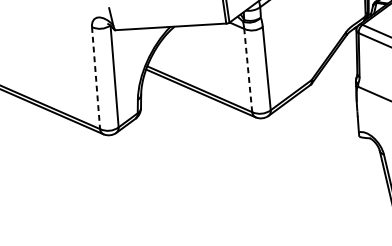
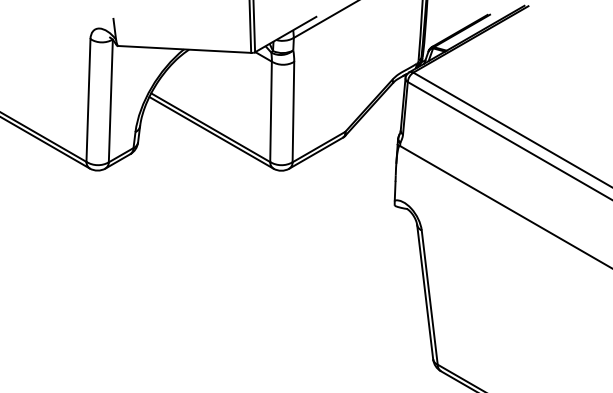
line: (248, 70) -> (271, 111), dashed -> solid
line: (96, 78) -> (88, 101), dashed -> solid

